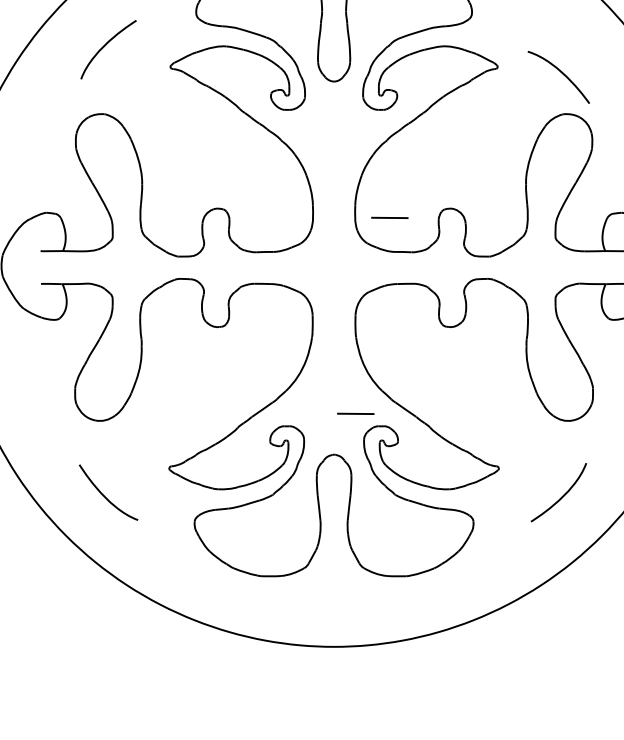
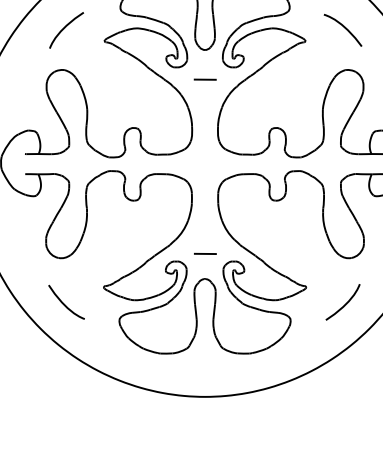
curve: (561, 74) -> (344, 28), moved
line: (388, 217) -> (204, 79), moved
line: (356, 413) -> (205, 253), moved

